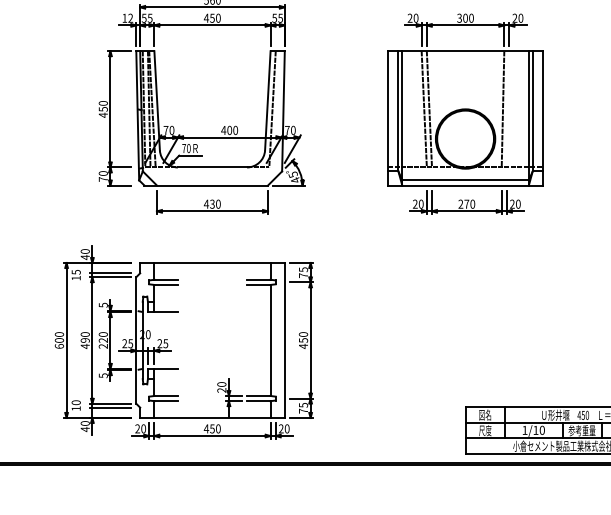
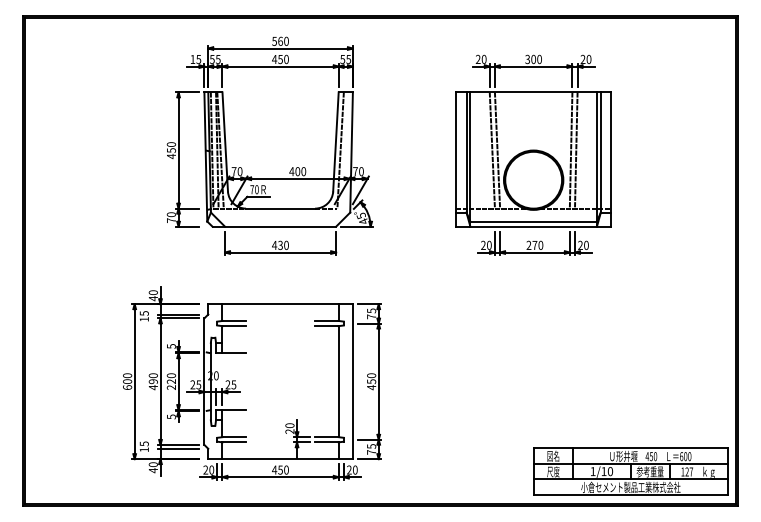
text: (130, 17) -> (198, 58), 12 -> 15
line: (507, 109) -> (575, 150), added
text: (75, 402) -> (143, 443), 10 -> 15

